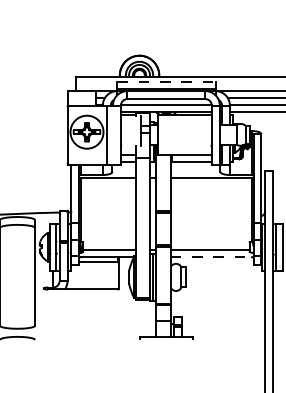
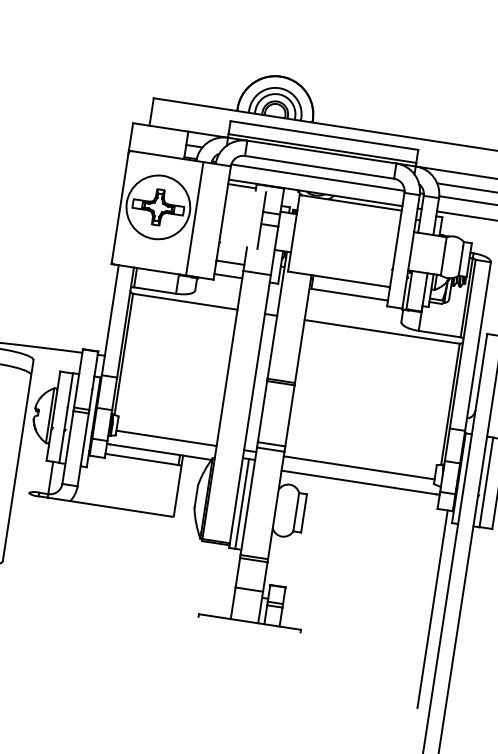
line: (166, 82) -> (324, 135), dashed -> solid
line: (211, 257) -> (359, 482), dashed -> solid
line: (258, 316) -> (431, 609), added

